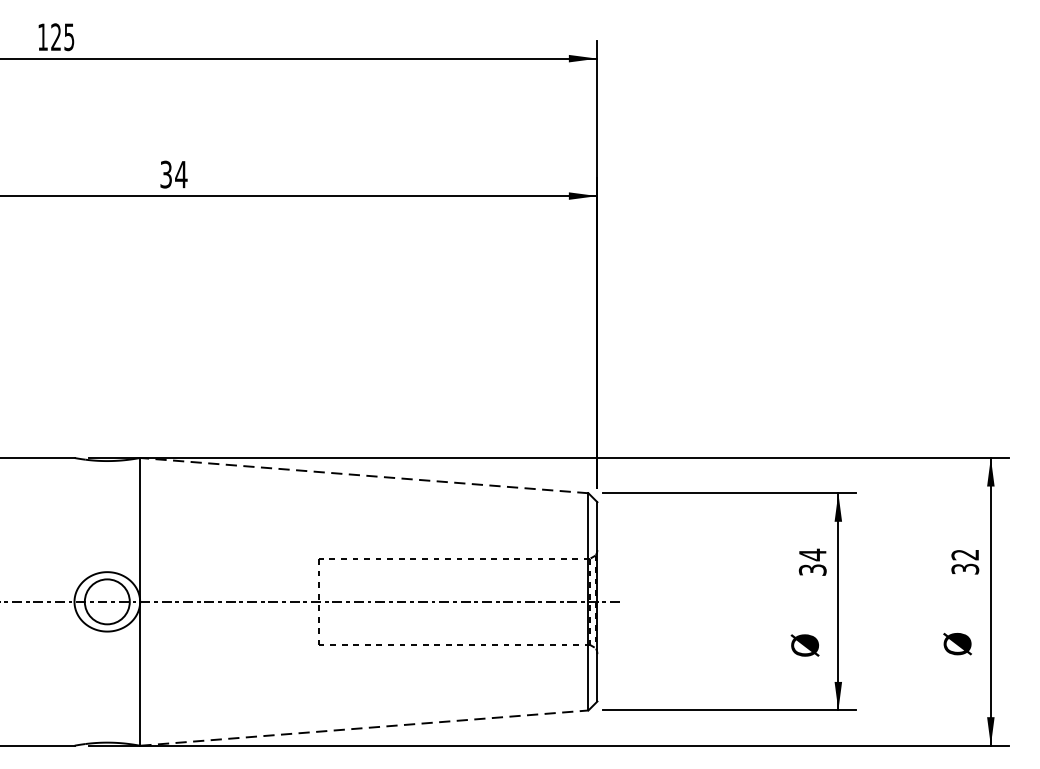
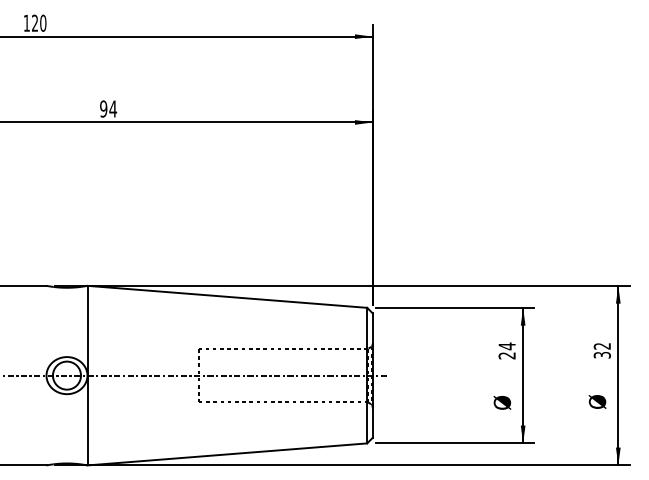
text: (69, 35) -> (43, 22), 125 -> 120
text: (165, 173) -> (103, 108), 34 -> 94
line: (362, 475) -> (226, 296), dashed -> solid
text: (813, 569) -> (507, 355), 34 -> 24
line: (364, 728) -> (227, 454), dashed -> solid

